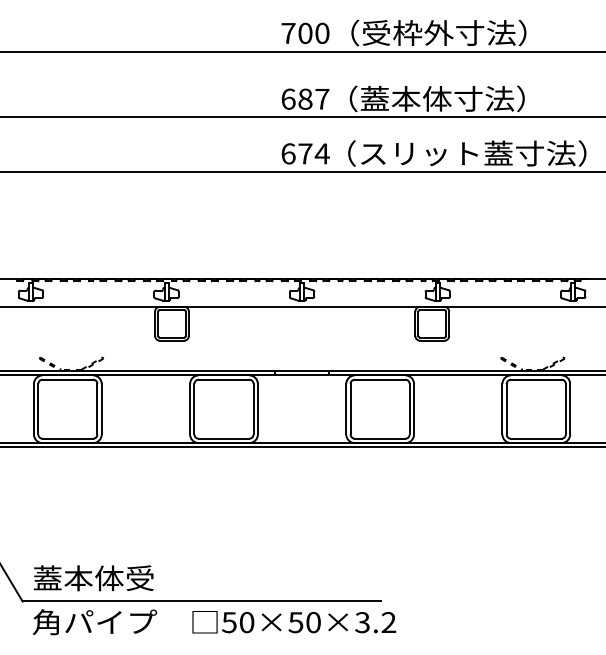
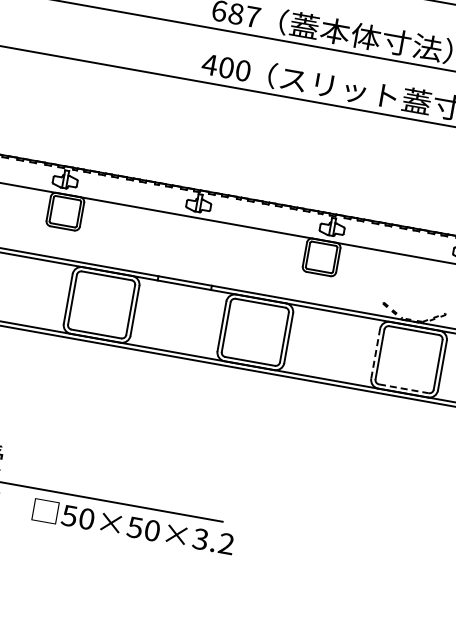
text: (304, 153) -> (225, 67), 674 -> 400
line: (502, 408) -> (375, 353), solid -> dashed
line: (536, 438) -> (404, 388), solid -> dashed

